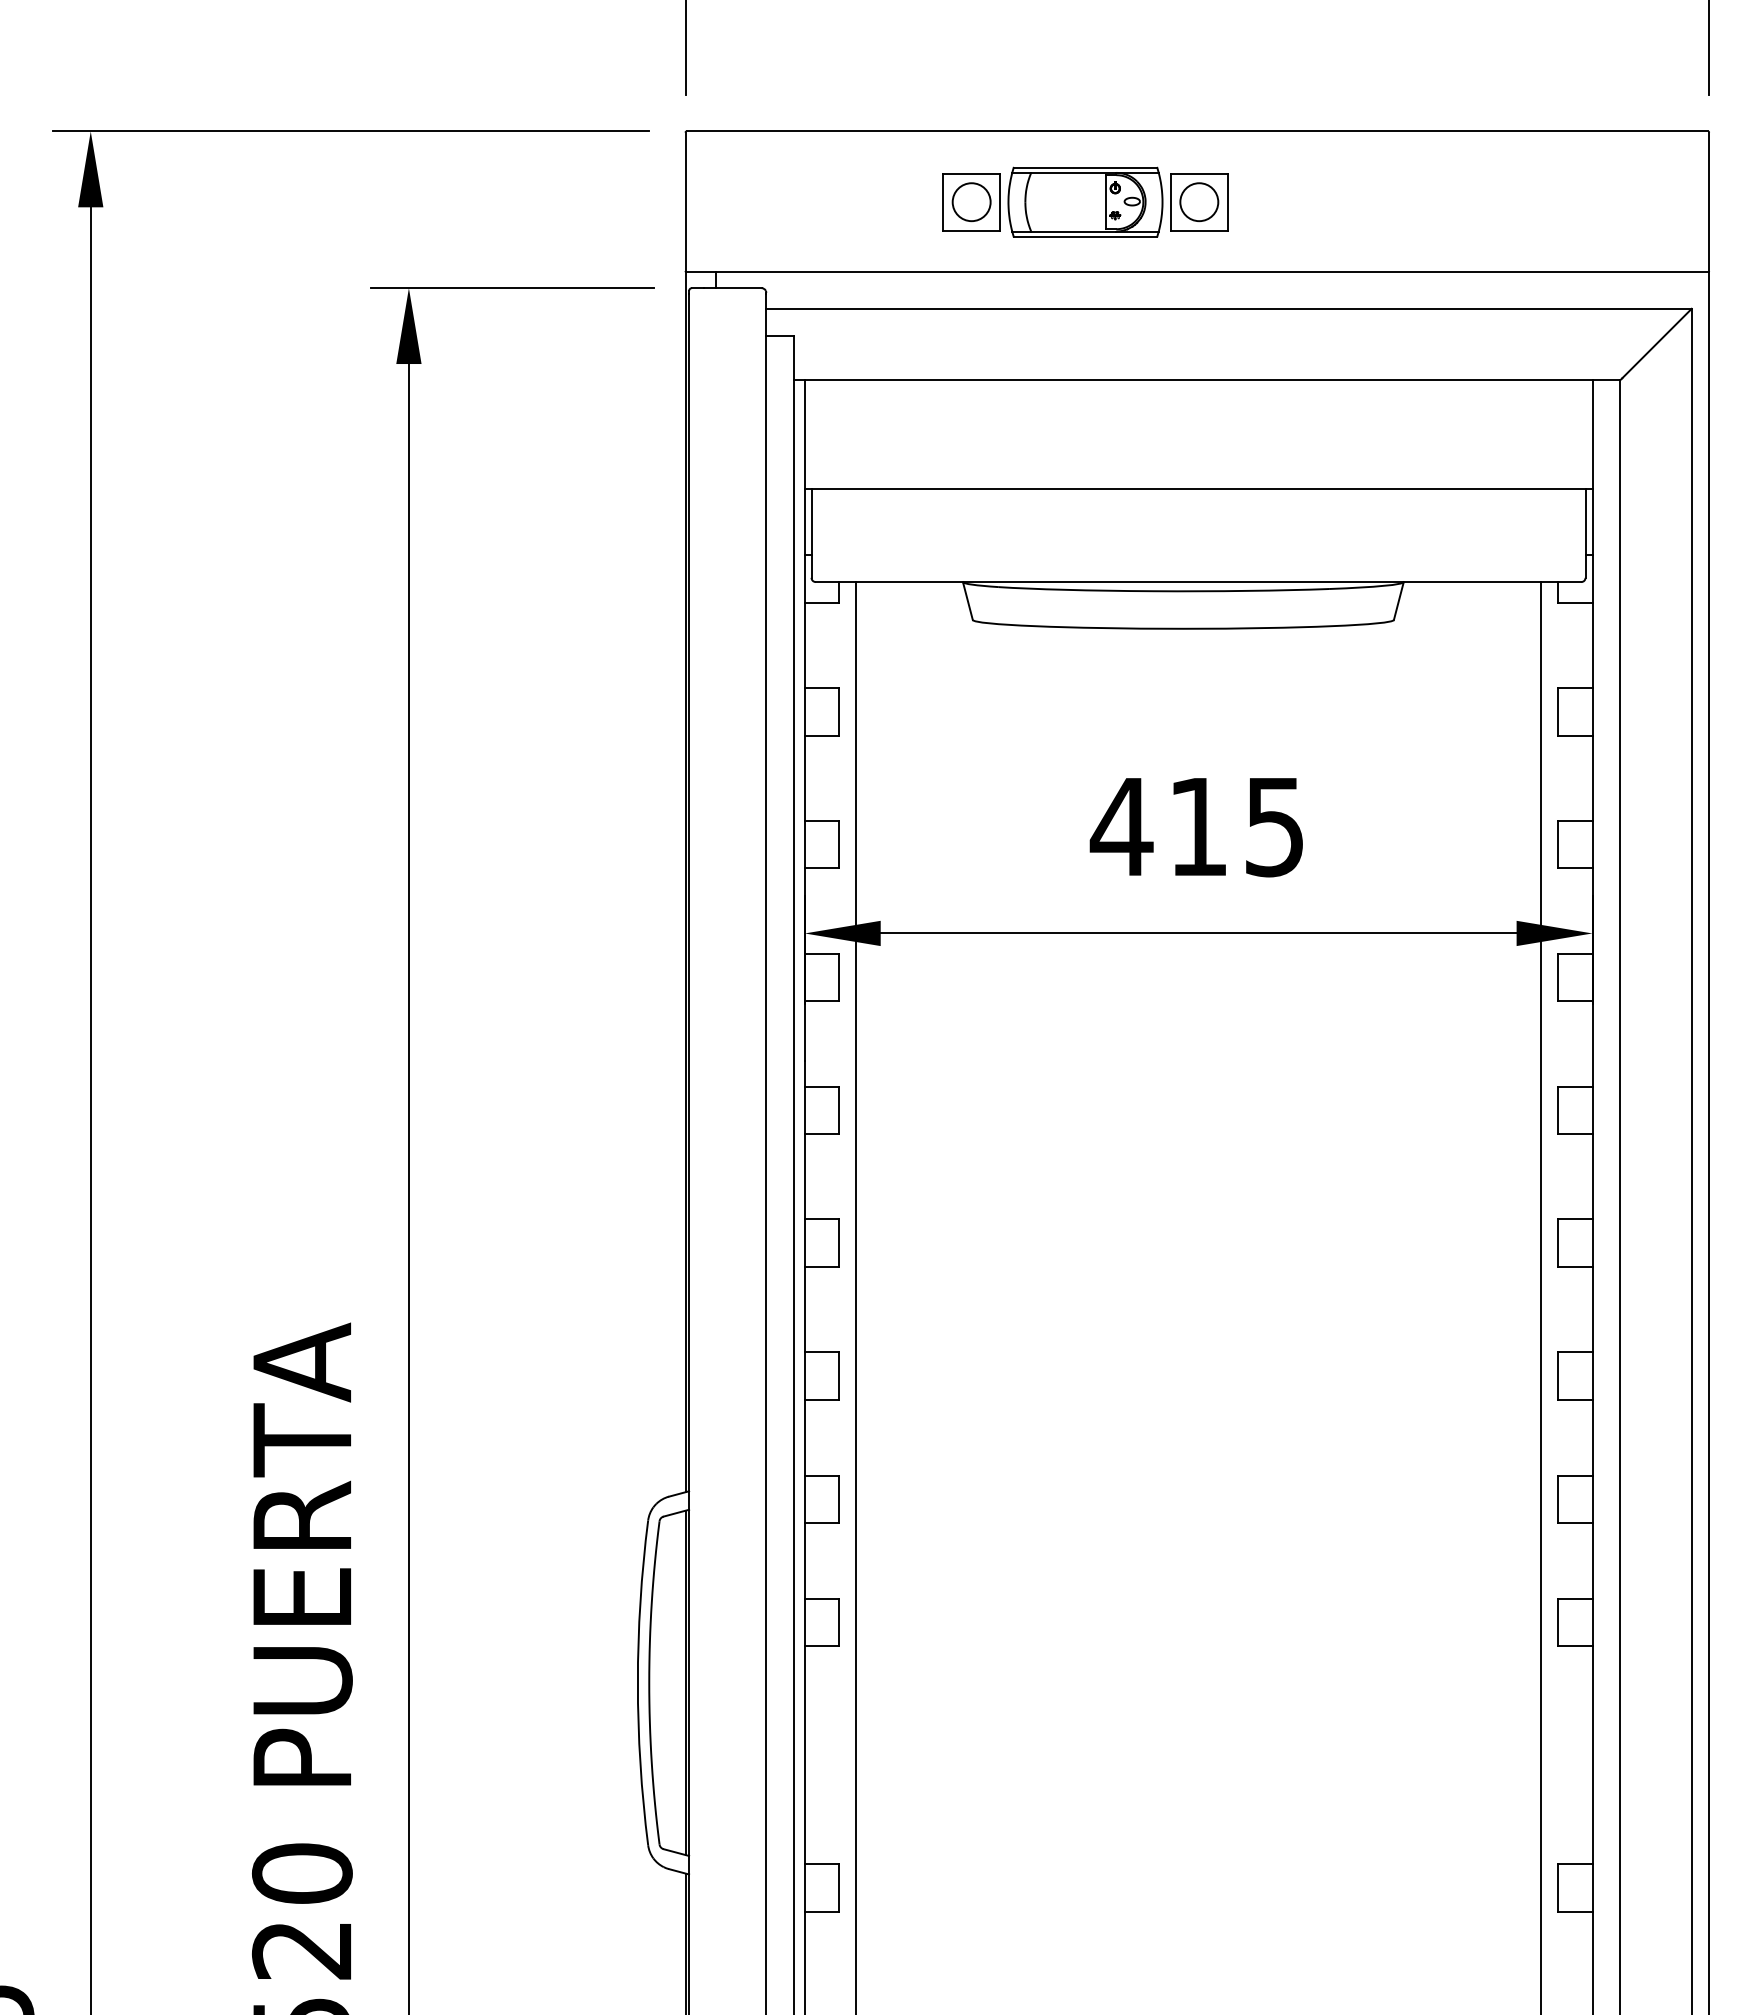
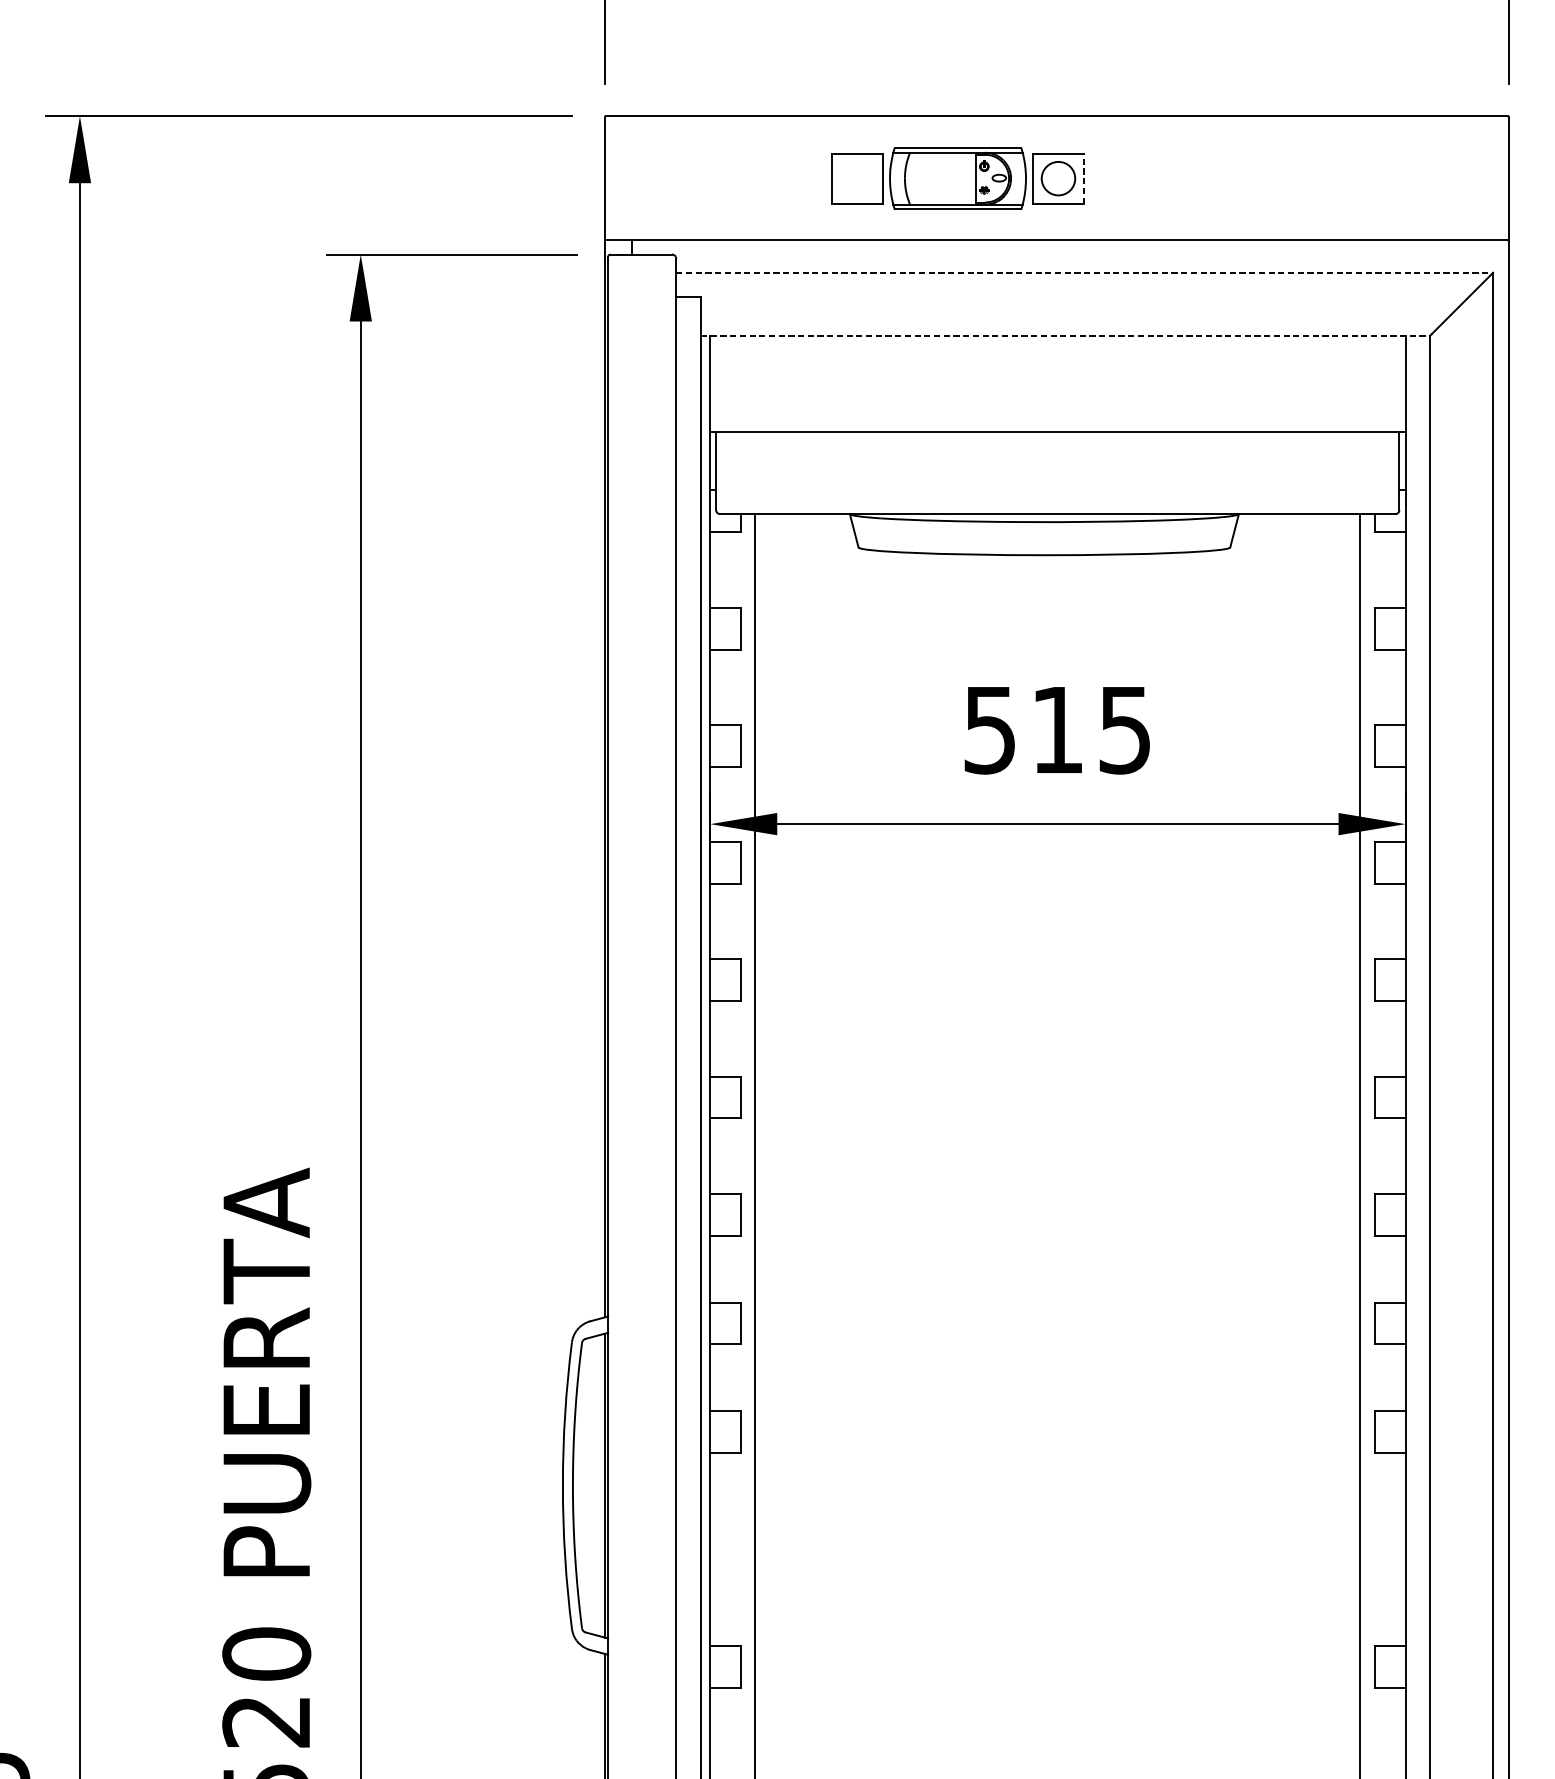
line: (1227, 201) -> (1083, 178), solid -> dashed
circle: (971, 202) -> (857, 178), removed
line: (1229, 308) -> (1085, 272), solid -> dashed
line: (1207, 380) -> (1065, 336), solid -> dashed
text: (1121, 827) -> (989, 730), 415 -> 515

